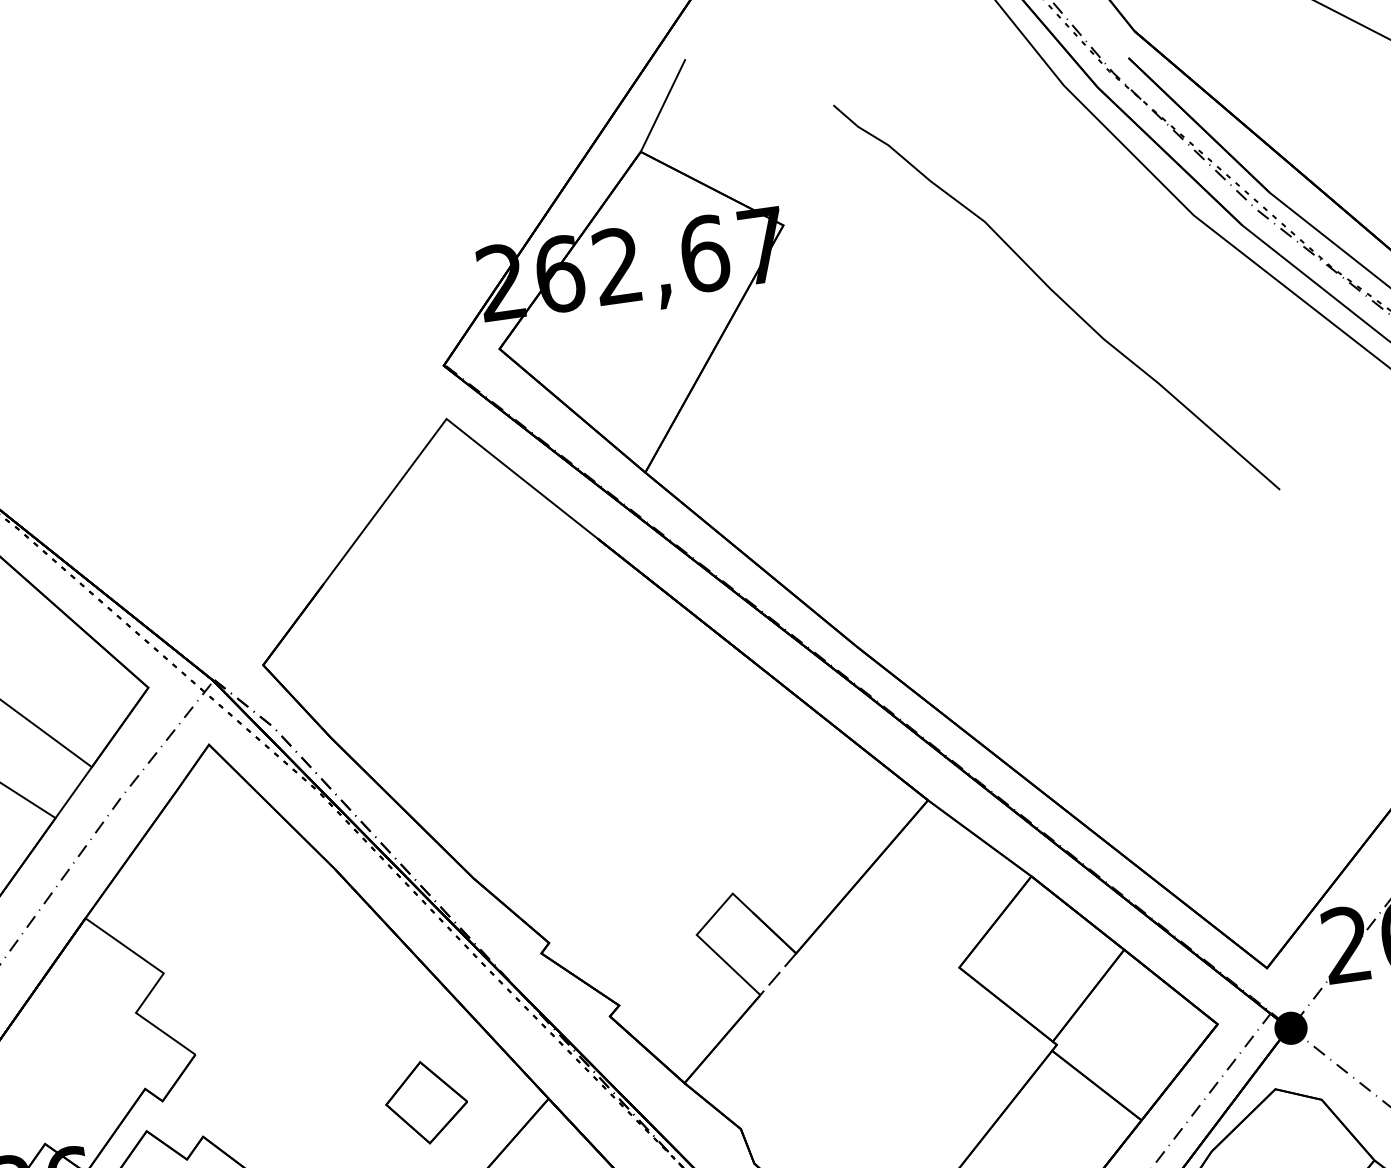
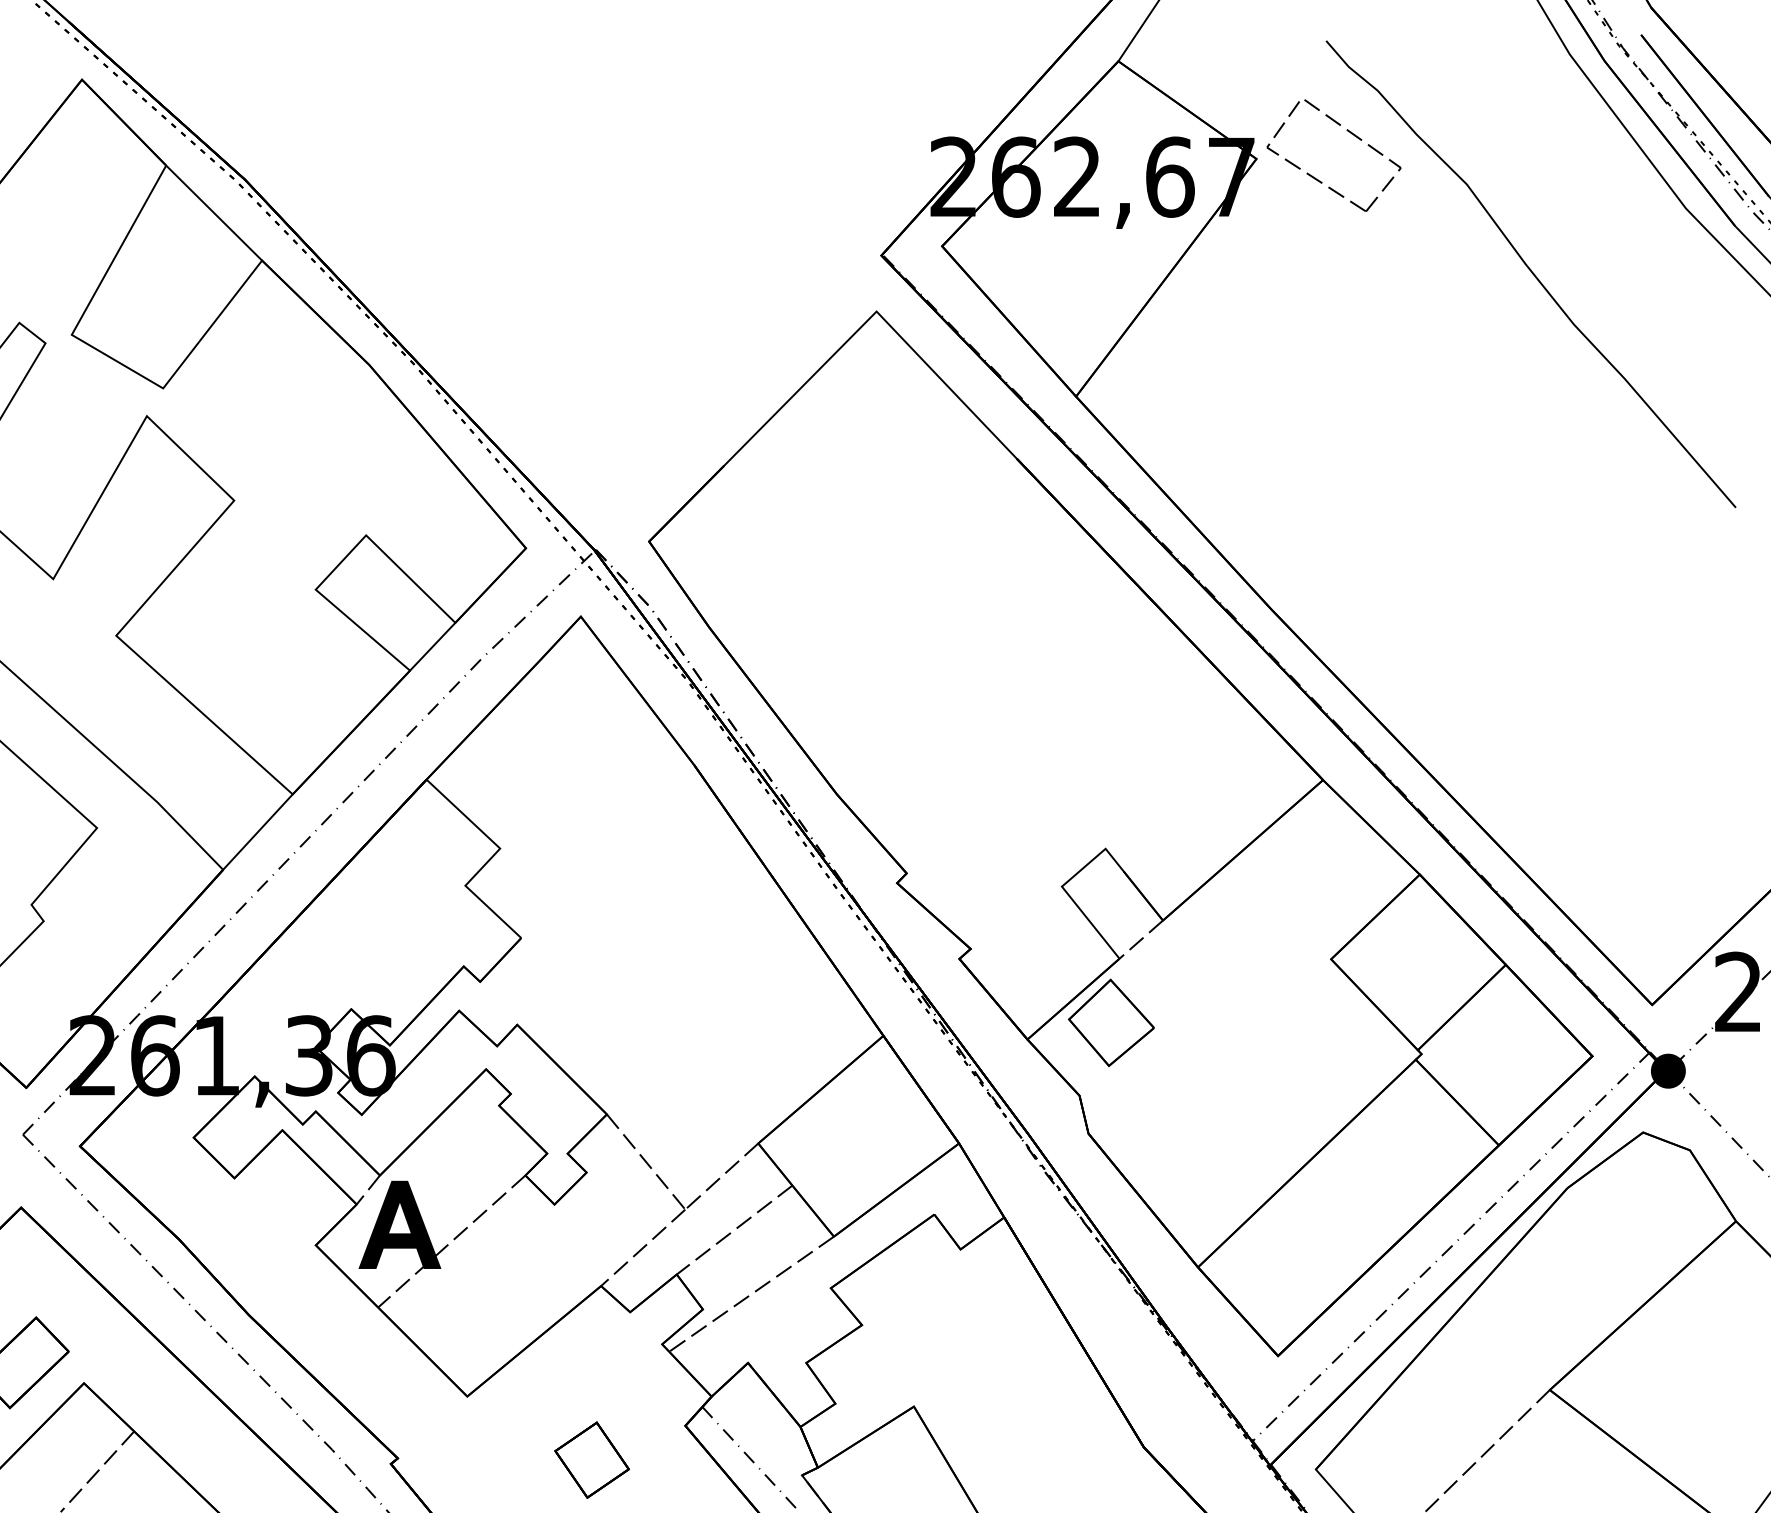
part: (866, 188) -> (1348, 132), added
part: (426, 1102) -> (1111, 1022), moved

